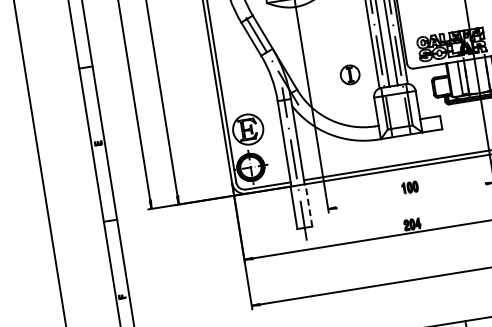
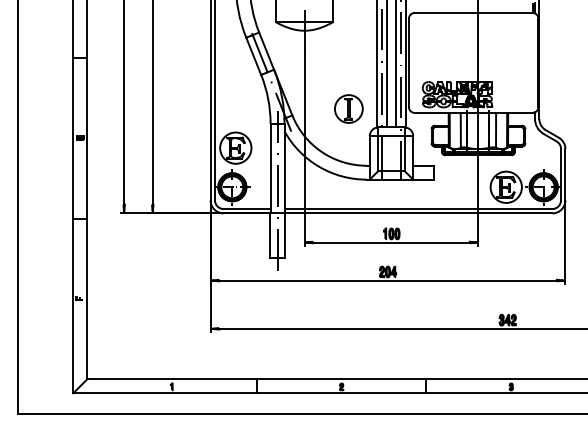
part: (349, 74) -> (348, 108), size x1.43
line: (411, 195) -> (391, 242), added
line: (308, 205) -> (285, 235), dashed -> solid

